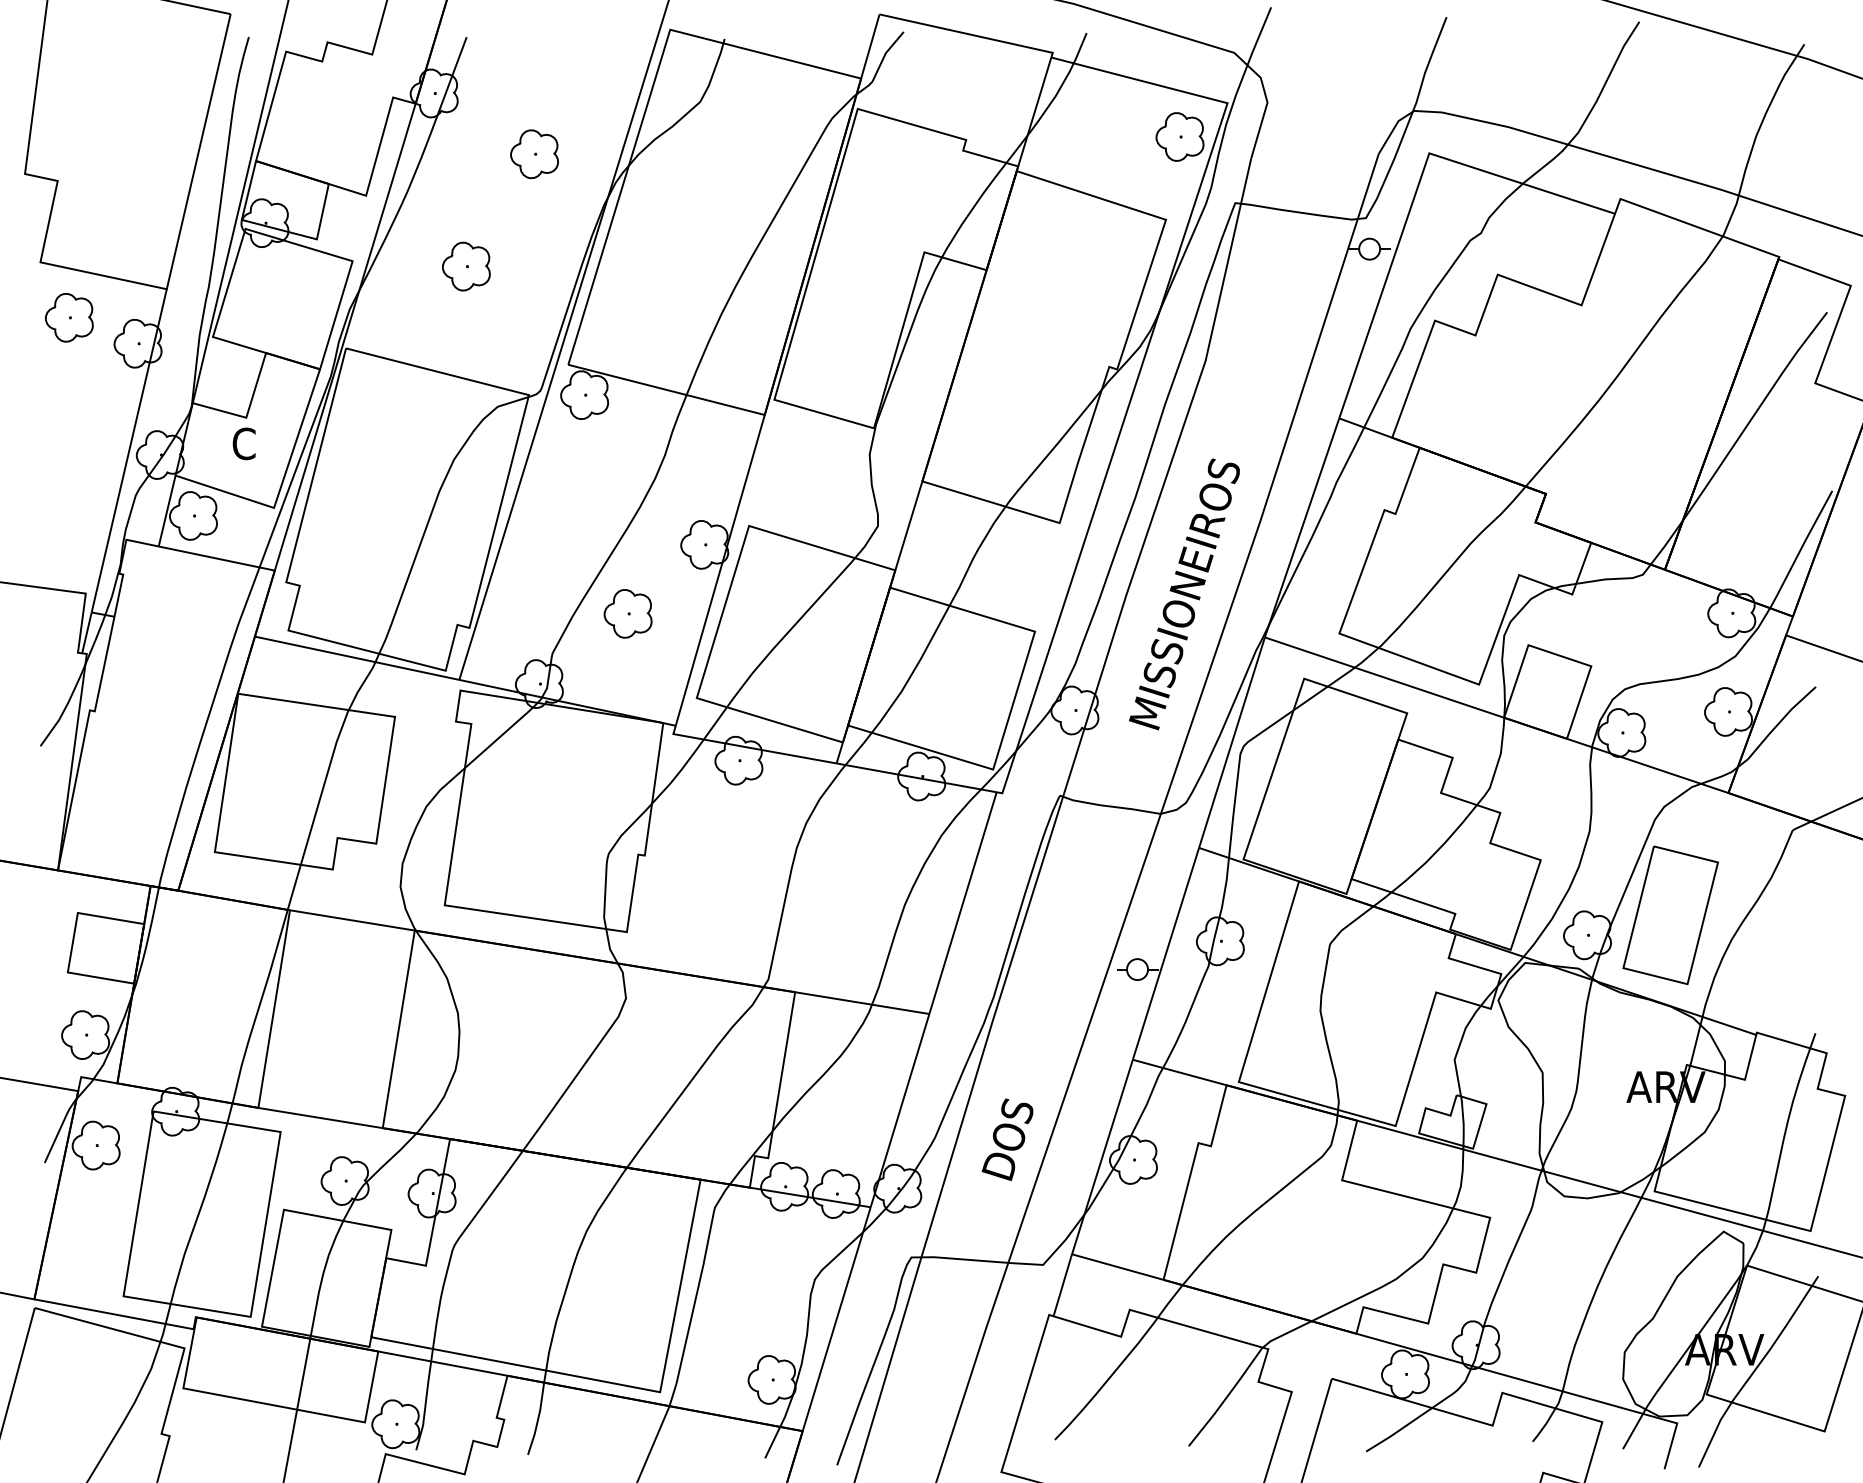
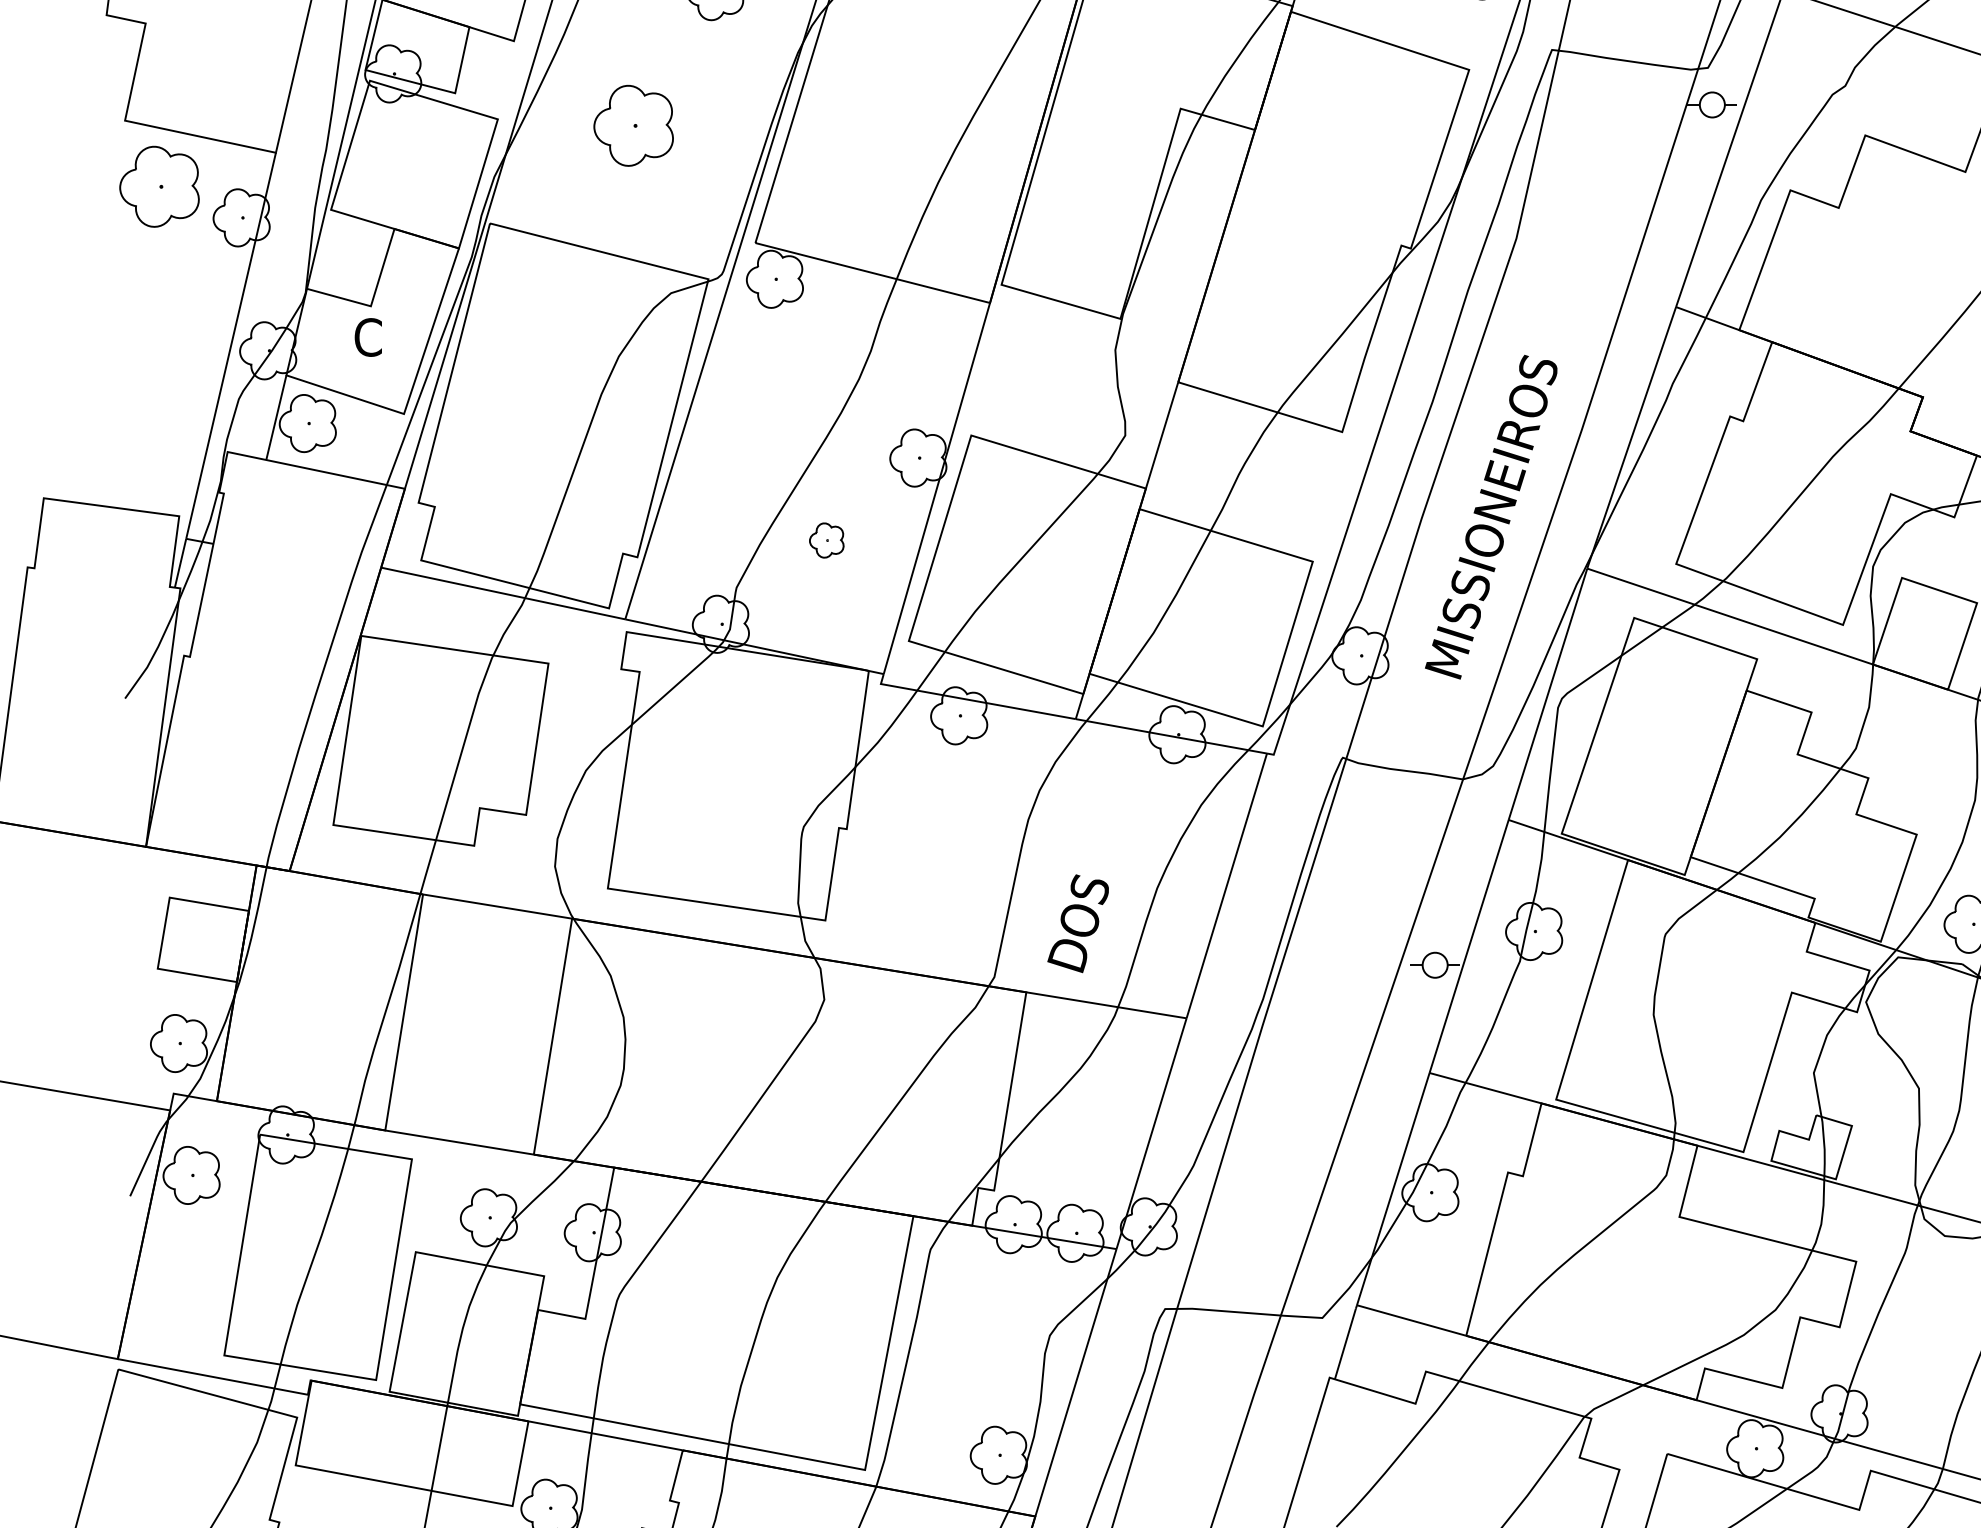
part: (466, 266) -> (633, 125), size x1.4
part: (69, 317) -> (159, 186), size x1.4
part: (627, 613) -> (826, 540), size x0.6
text: (1007, 1139) -> (1078, 923), moved

